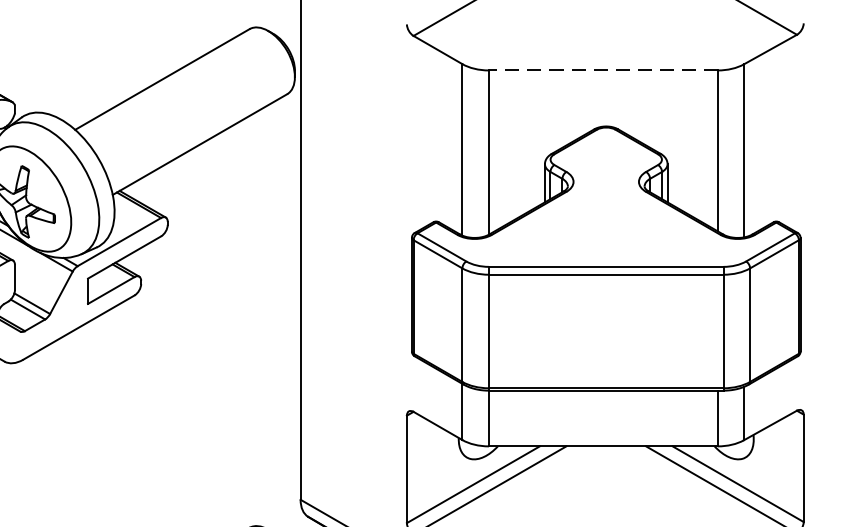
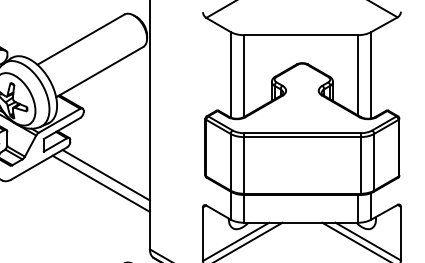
line: (602, 71) -> (300, 35), dashed -> solid
line: (211, 351) -> (105, 175), added
line: (201, 367) -> (100, 183), added

